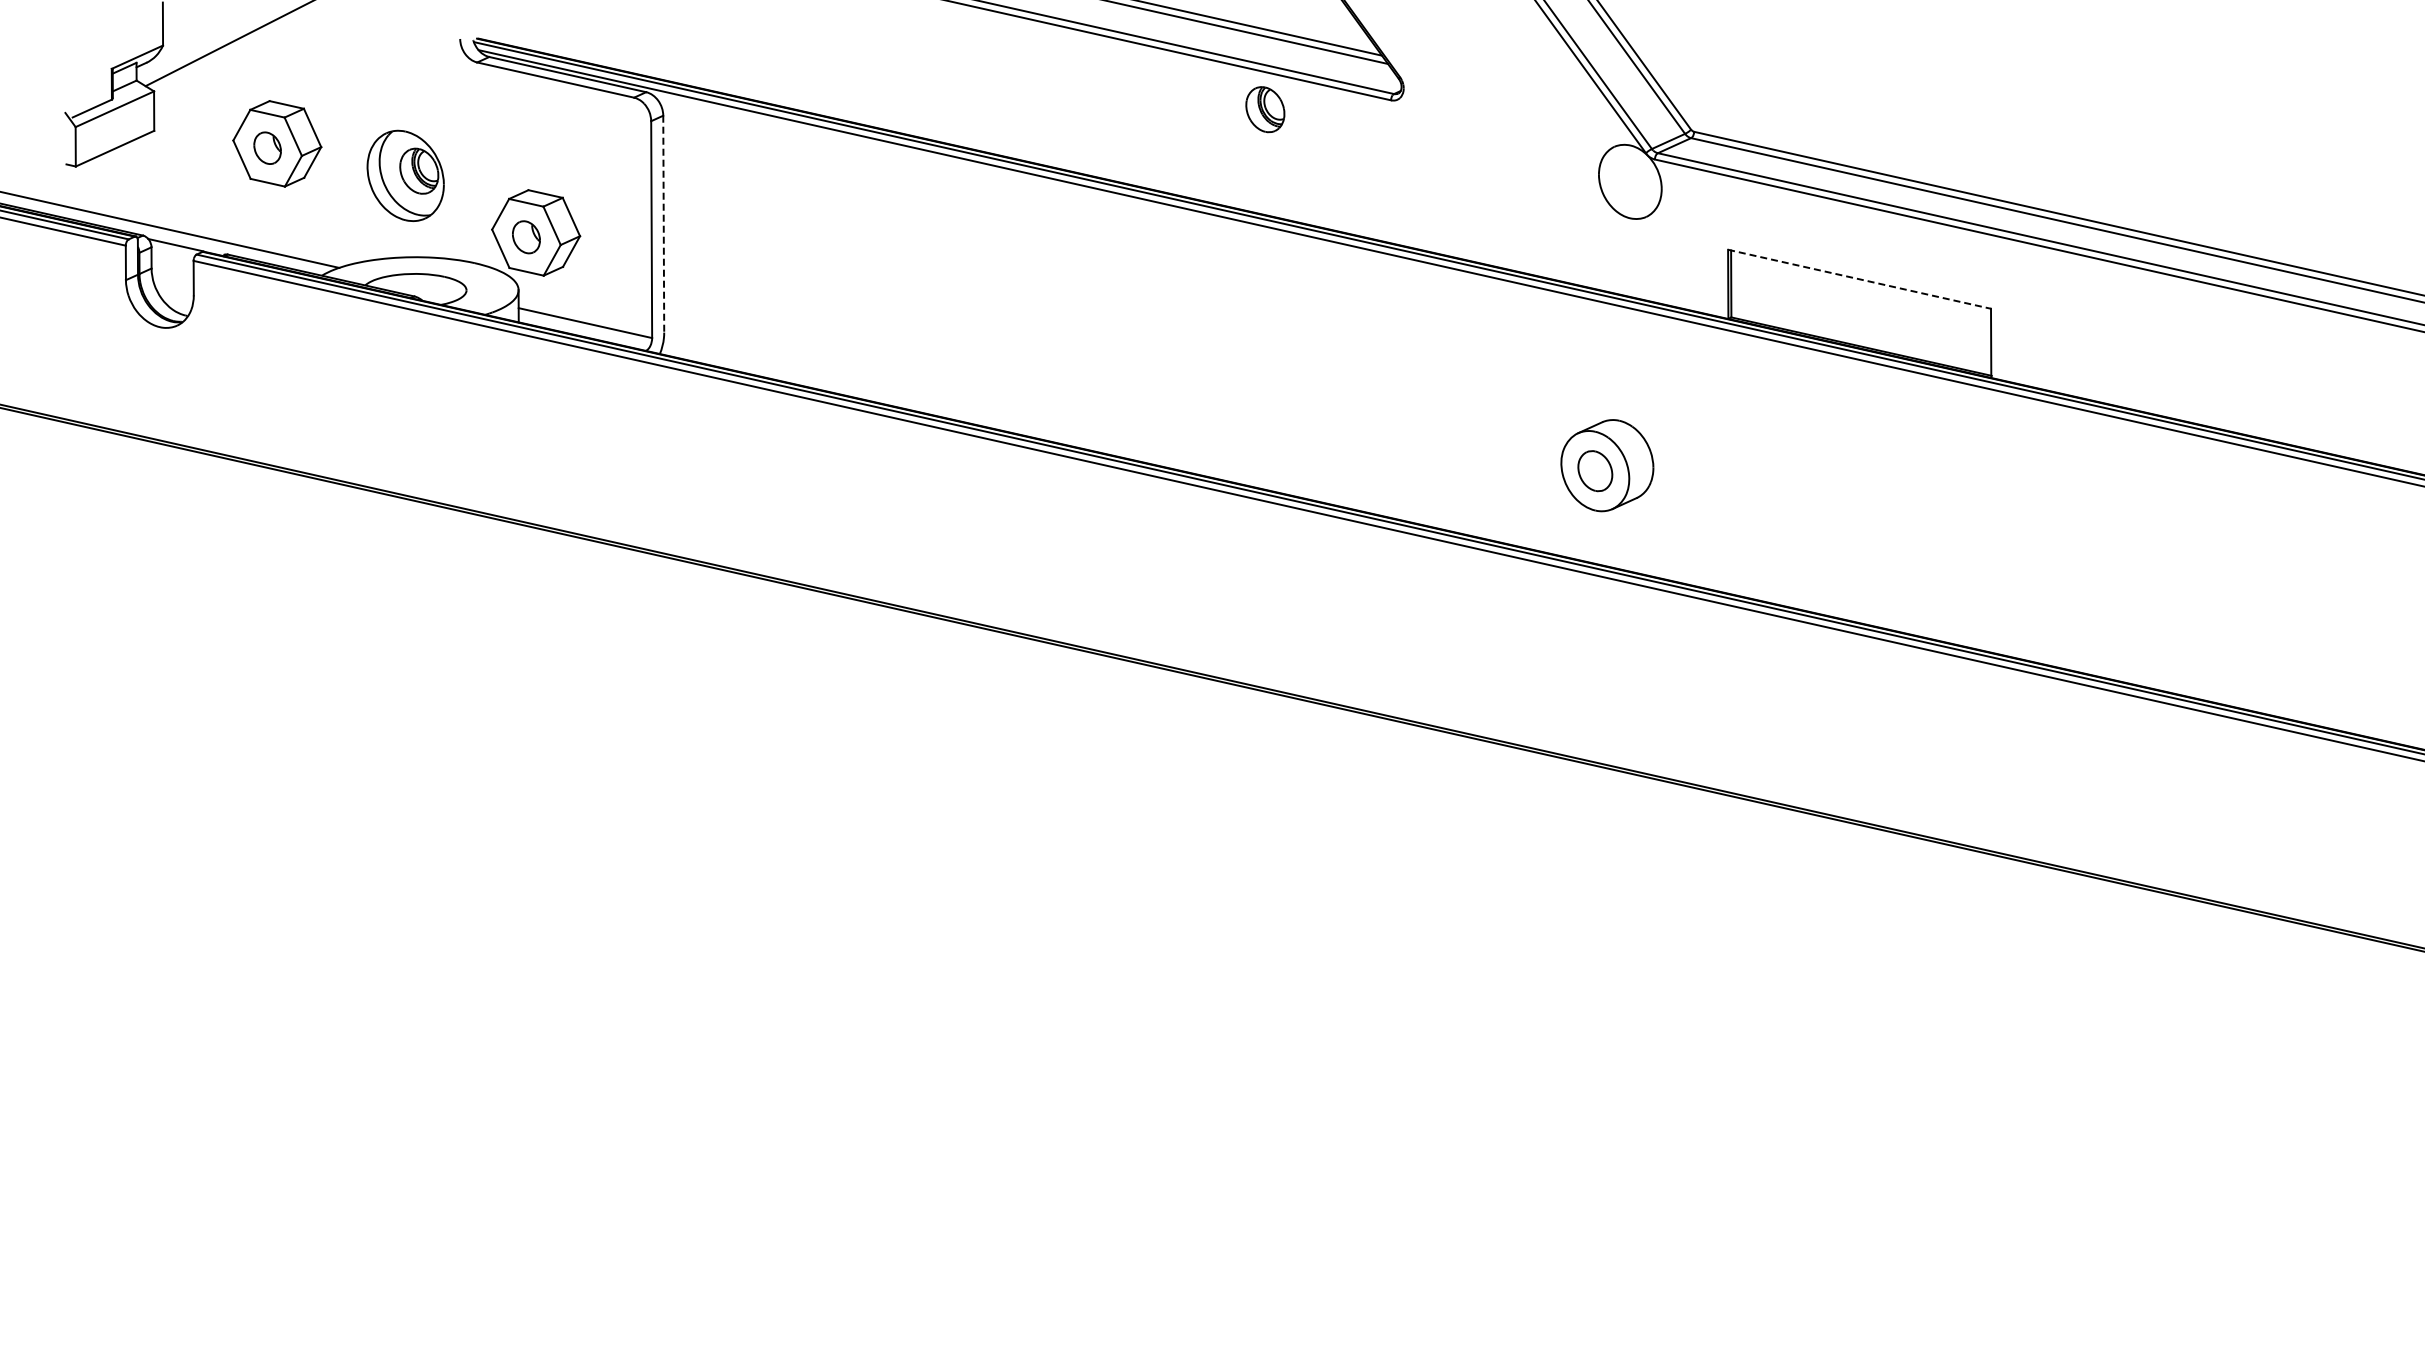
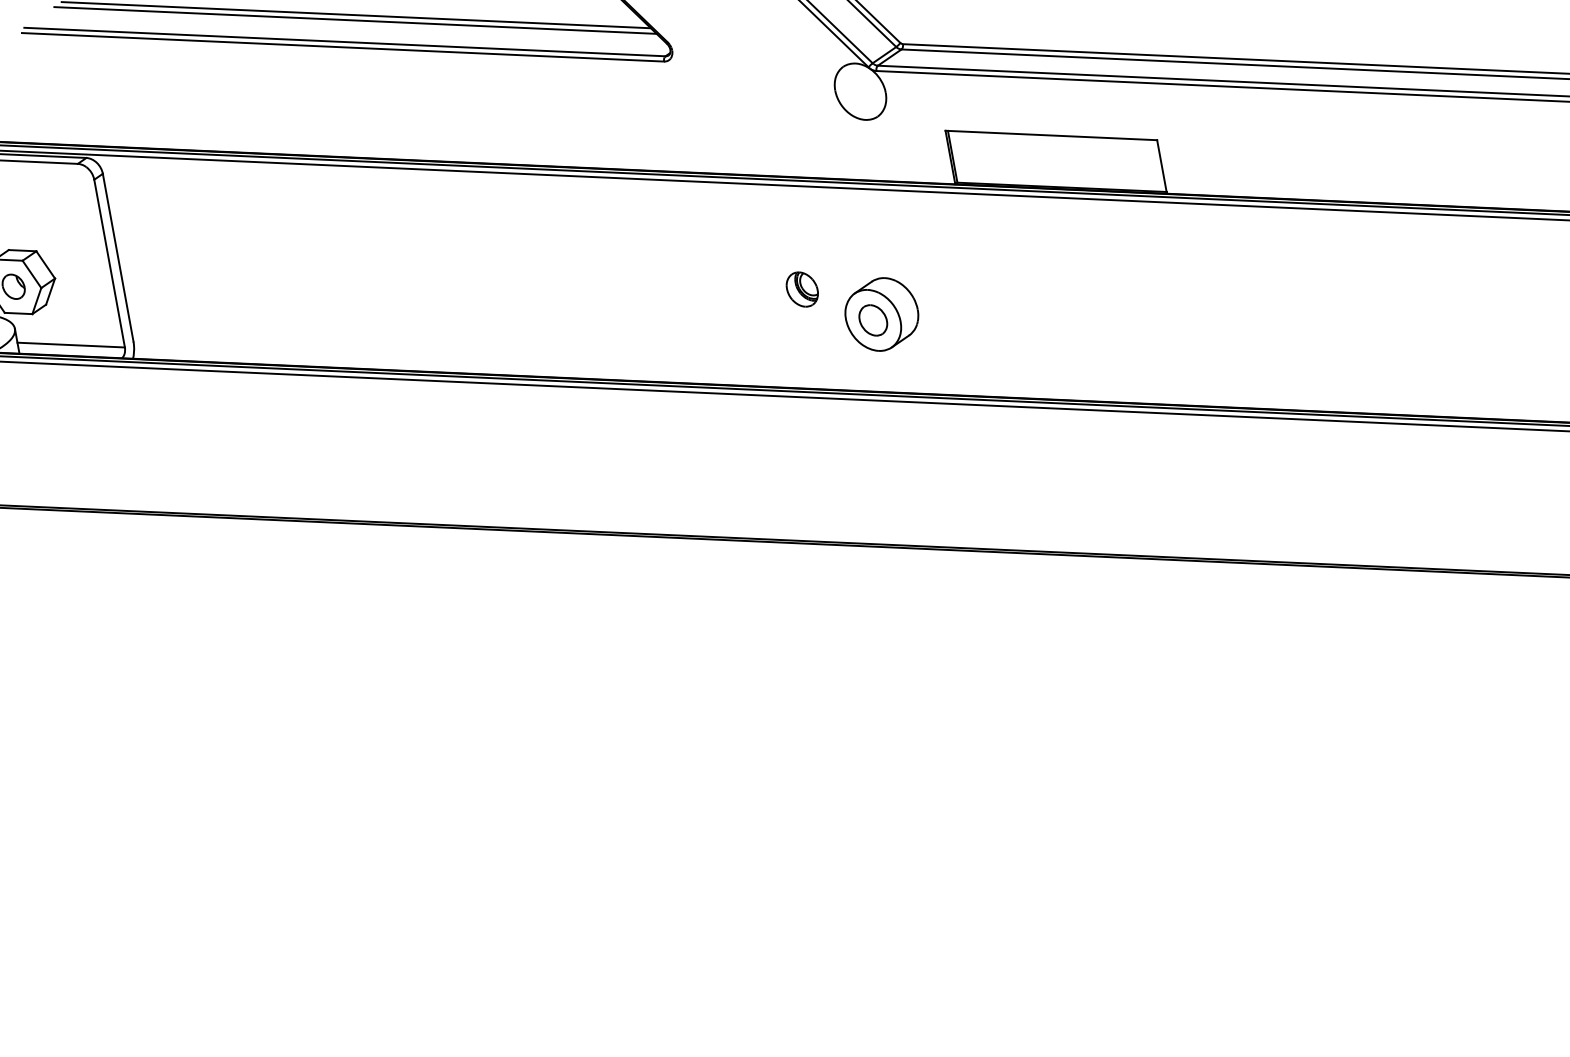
part: (1265, 109) -> (802, 289), moved
line: (663, 224) -> (118, 257), dashed -> solid
line: (1859, 279) -> (1051, 135), dashed -> solid

